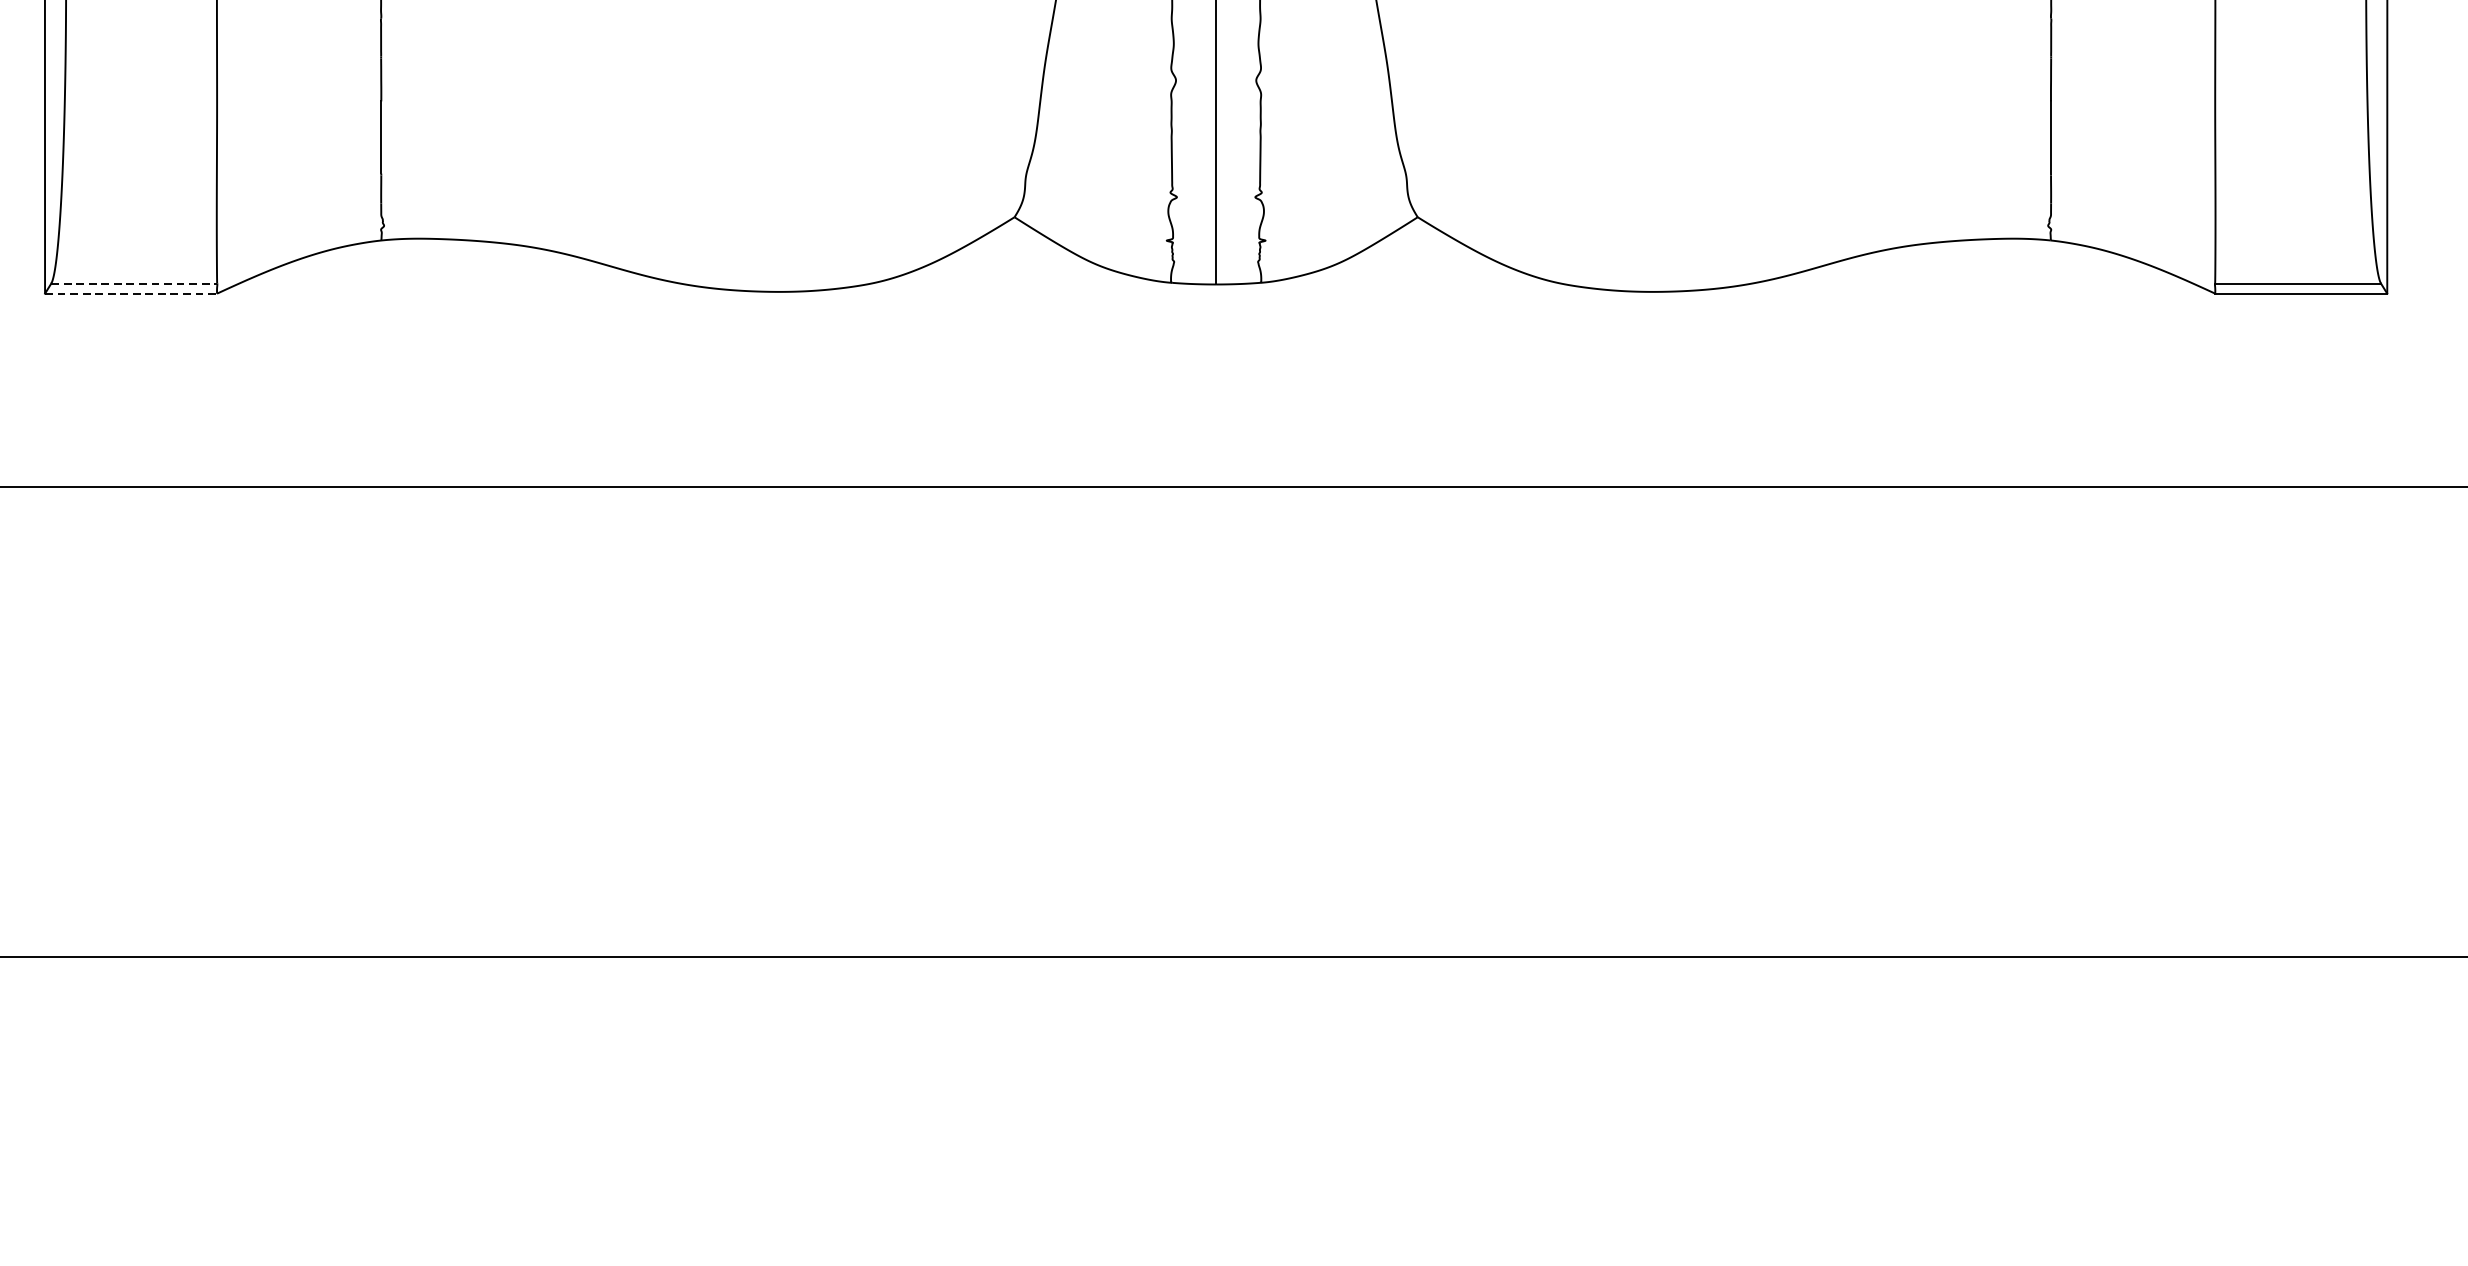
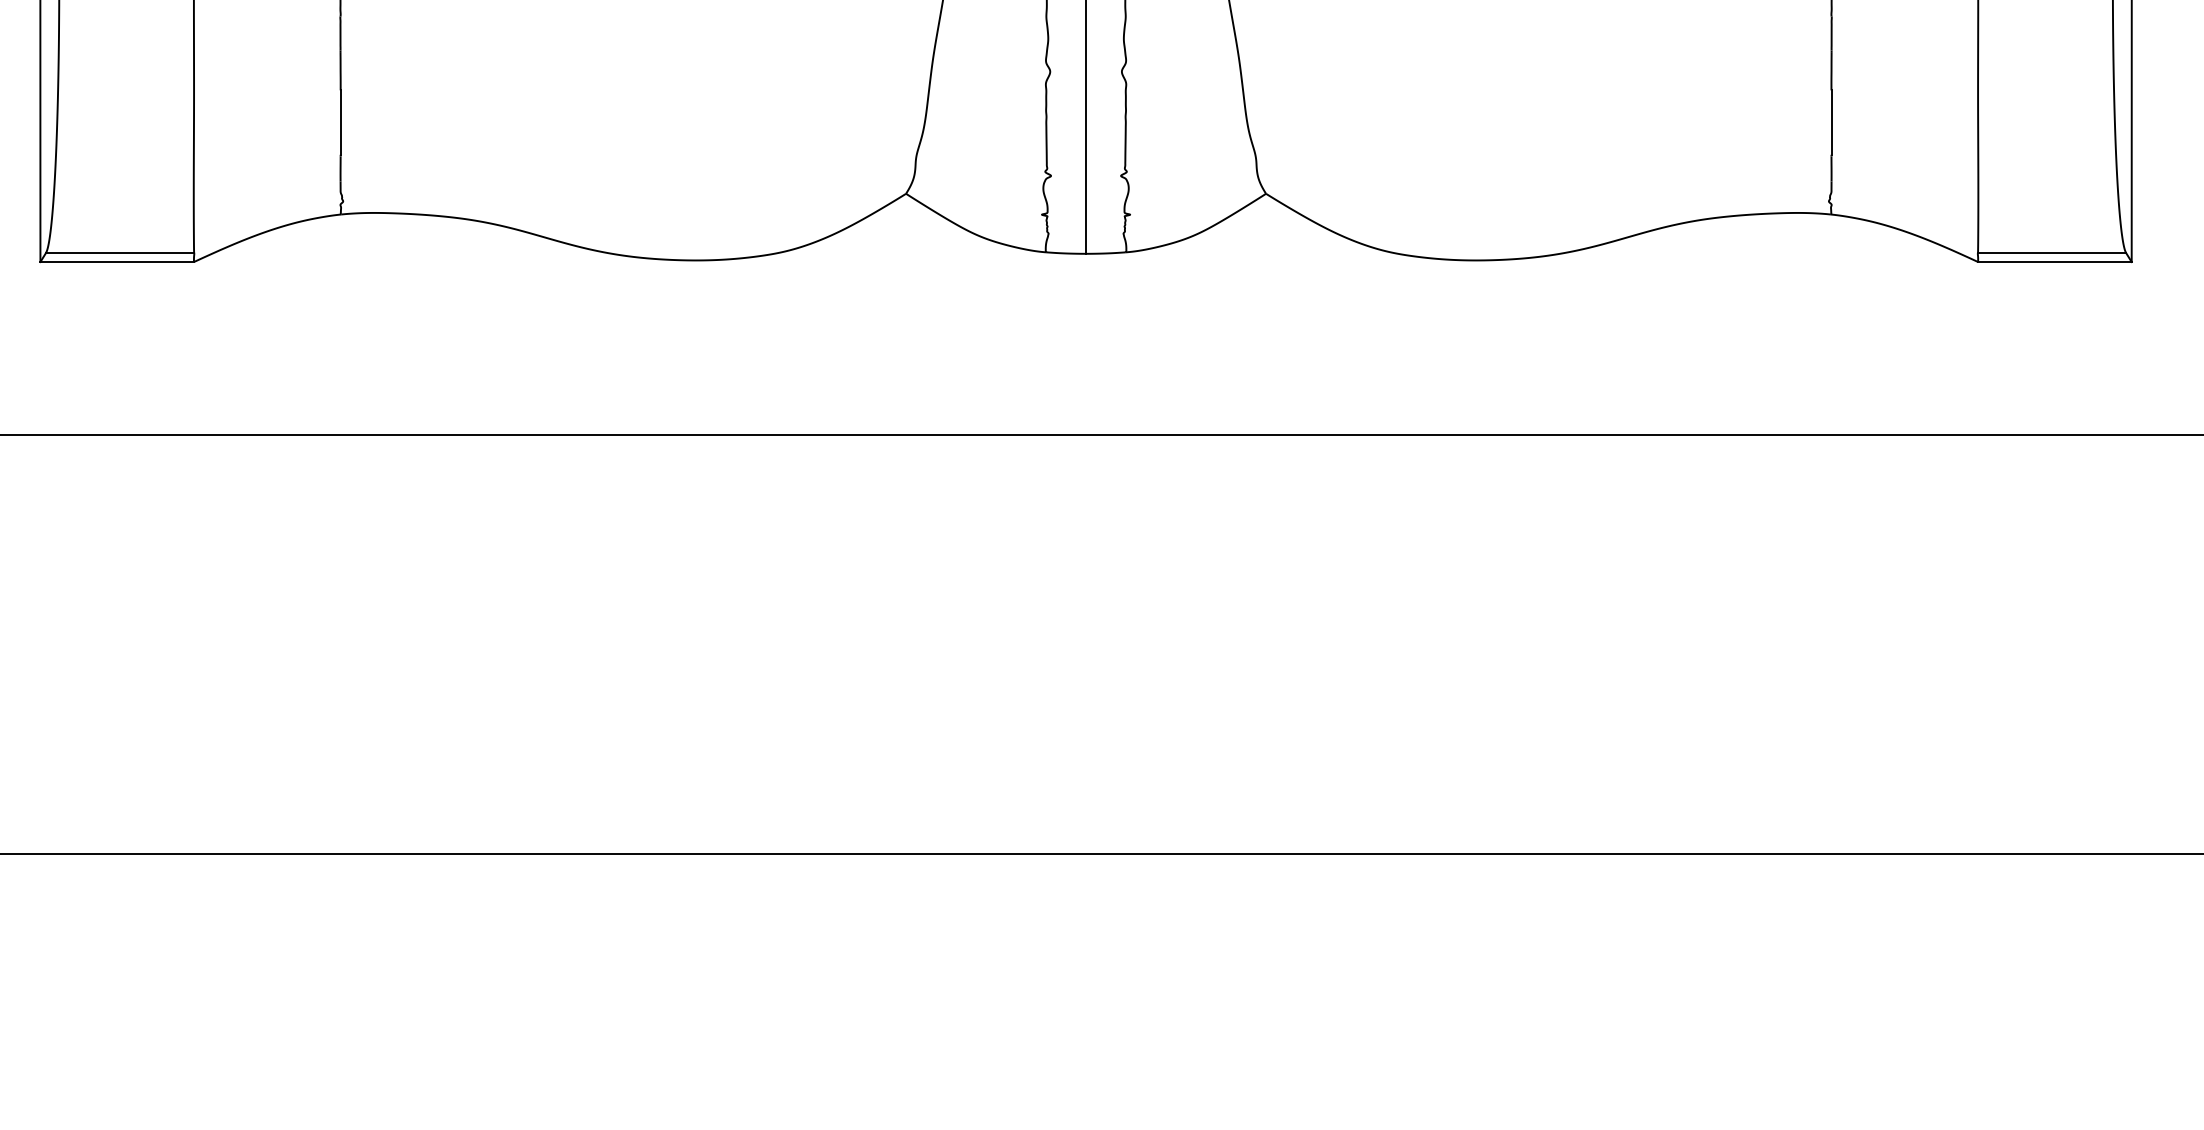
line: (134, 284) -> (120, 253), dashed -> solid
line: (131, 294) -> (117, 262), dashed -> solid

